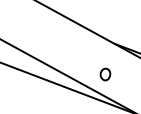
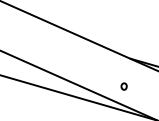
part: (104, 74) -> (123, 86), size x0.62

